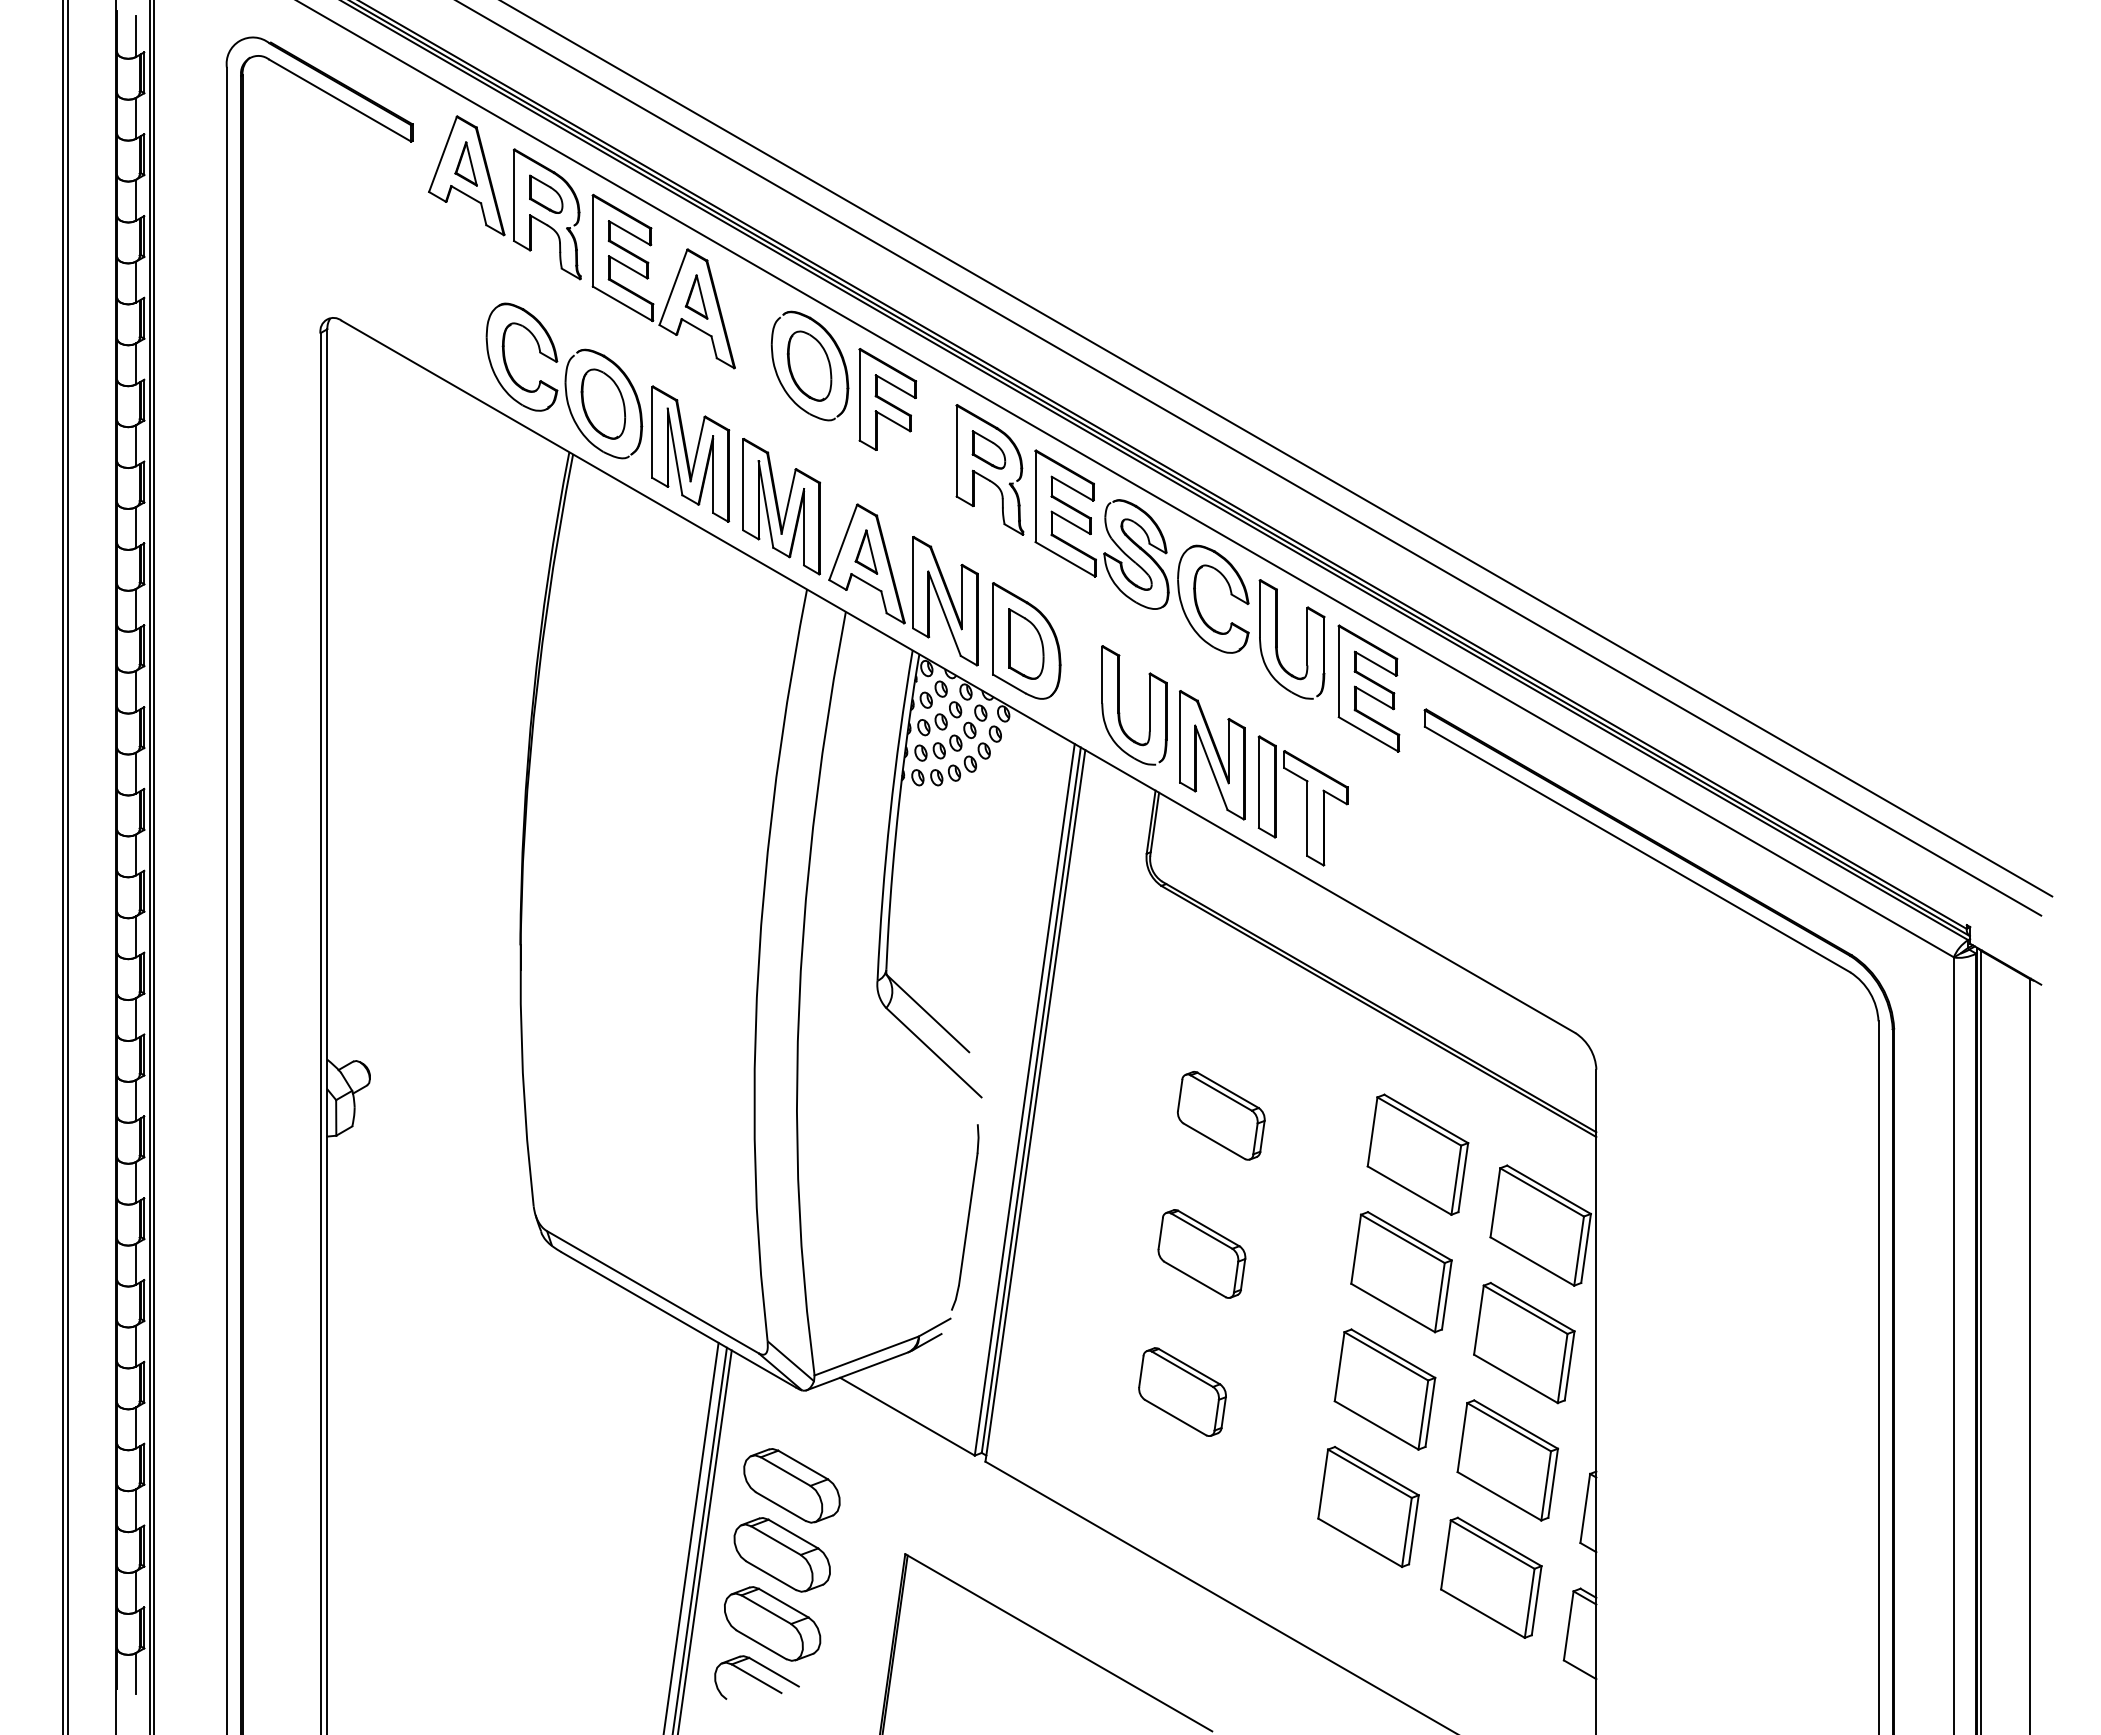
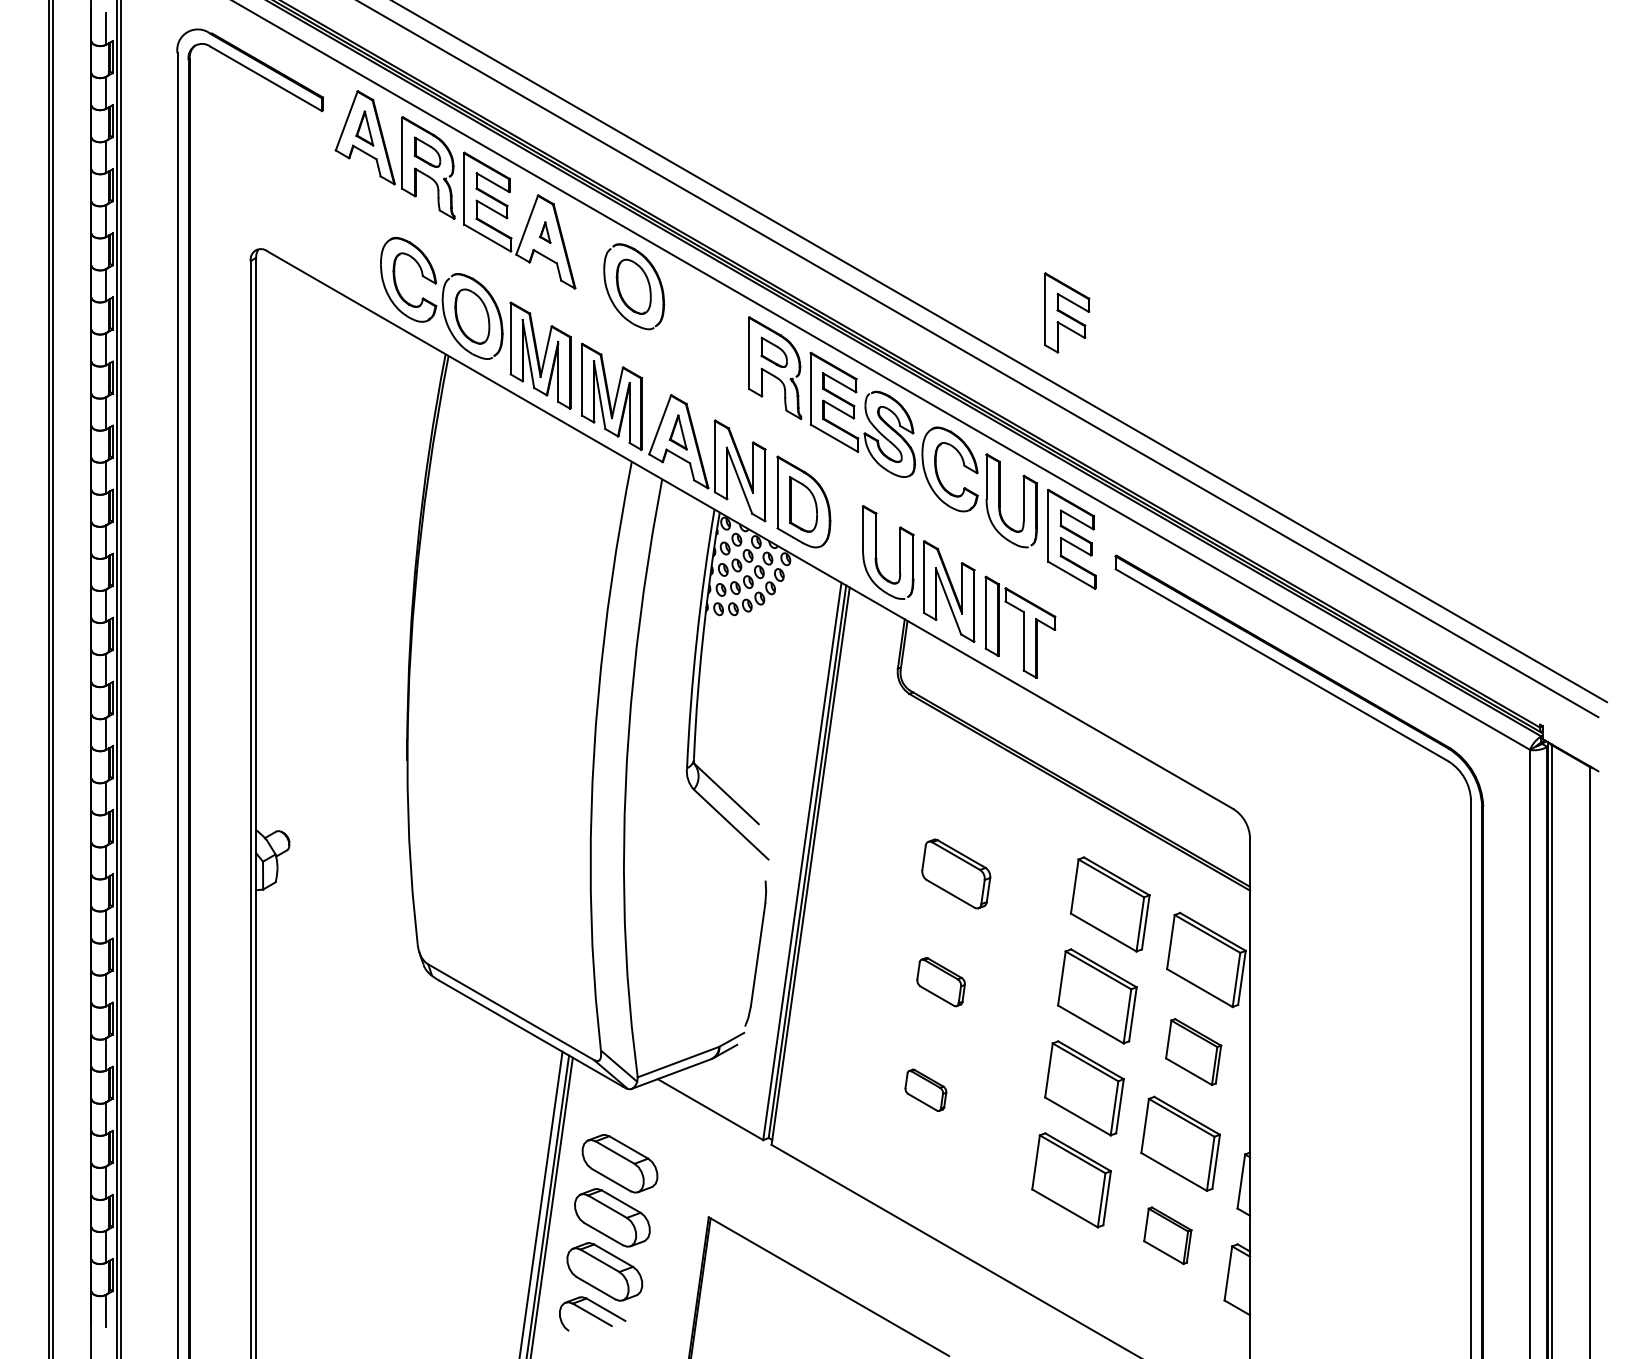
part: (696, 296) -> (545, 232), size x0.6
part: (887, 399) -> (1066, 312), moved
part: (1201, 1253) -> (940, 981), size x0.7
part: (1524, 1343) -> (1193, 1052), size x0.7
part: (1182, 1391) -> (925, 1089), size x0.6
part: (1491, 1577) -> (1167, 1235), size x0.6

